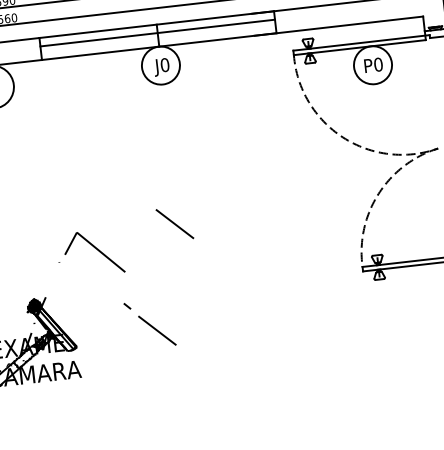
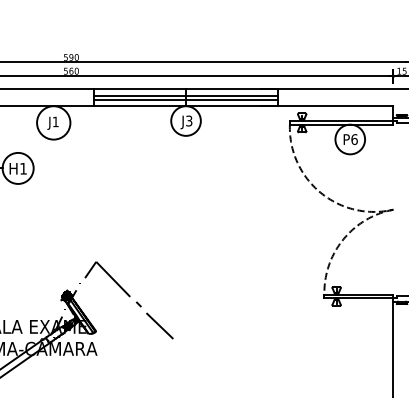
line: (158, 38) -> (186, 99), added
text: (165, 64) -> (189, 120), J0 -> J3
text: (378, 64) -> (354, 139), P0 -> P6
line: (174, 223) -> (182, 244), removed
part: (89, 253) -> (104, 279), moved

